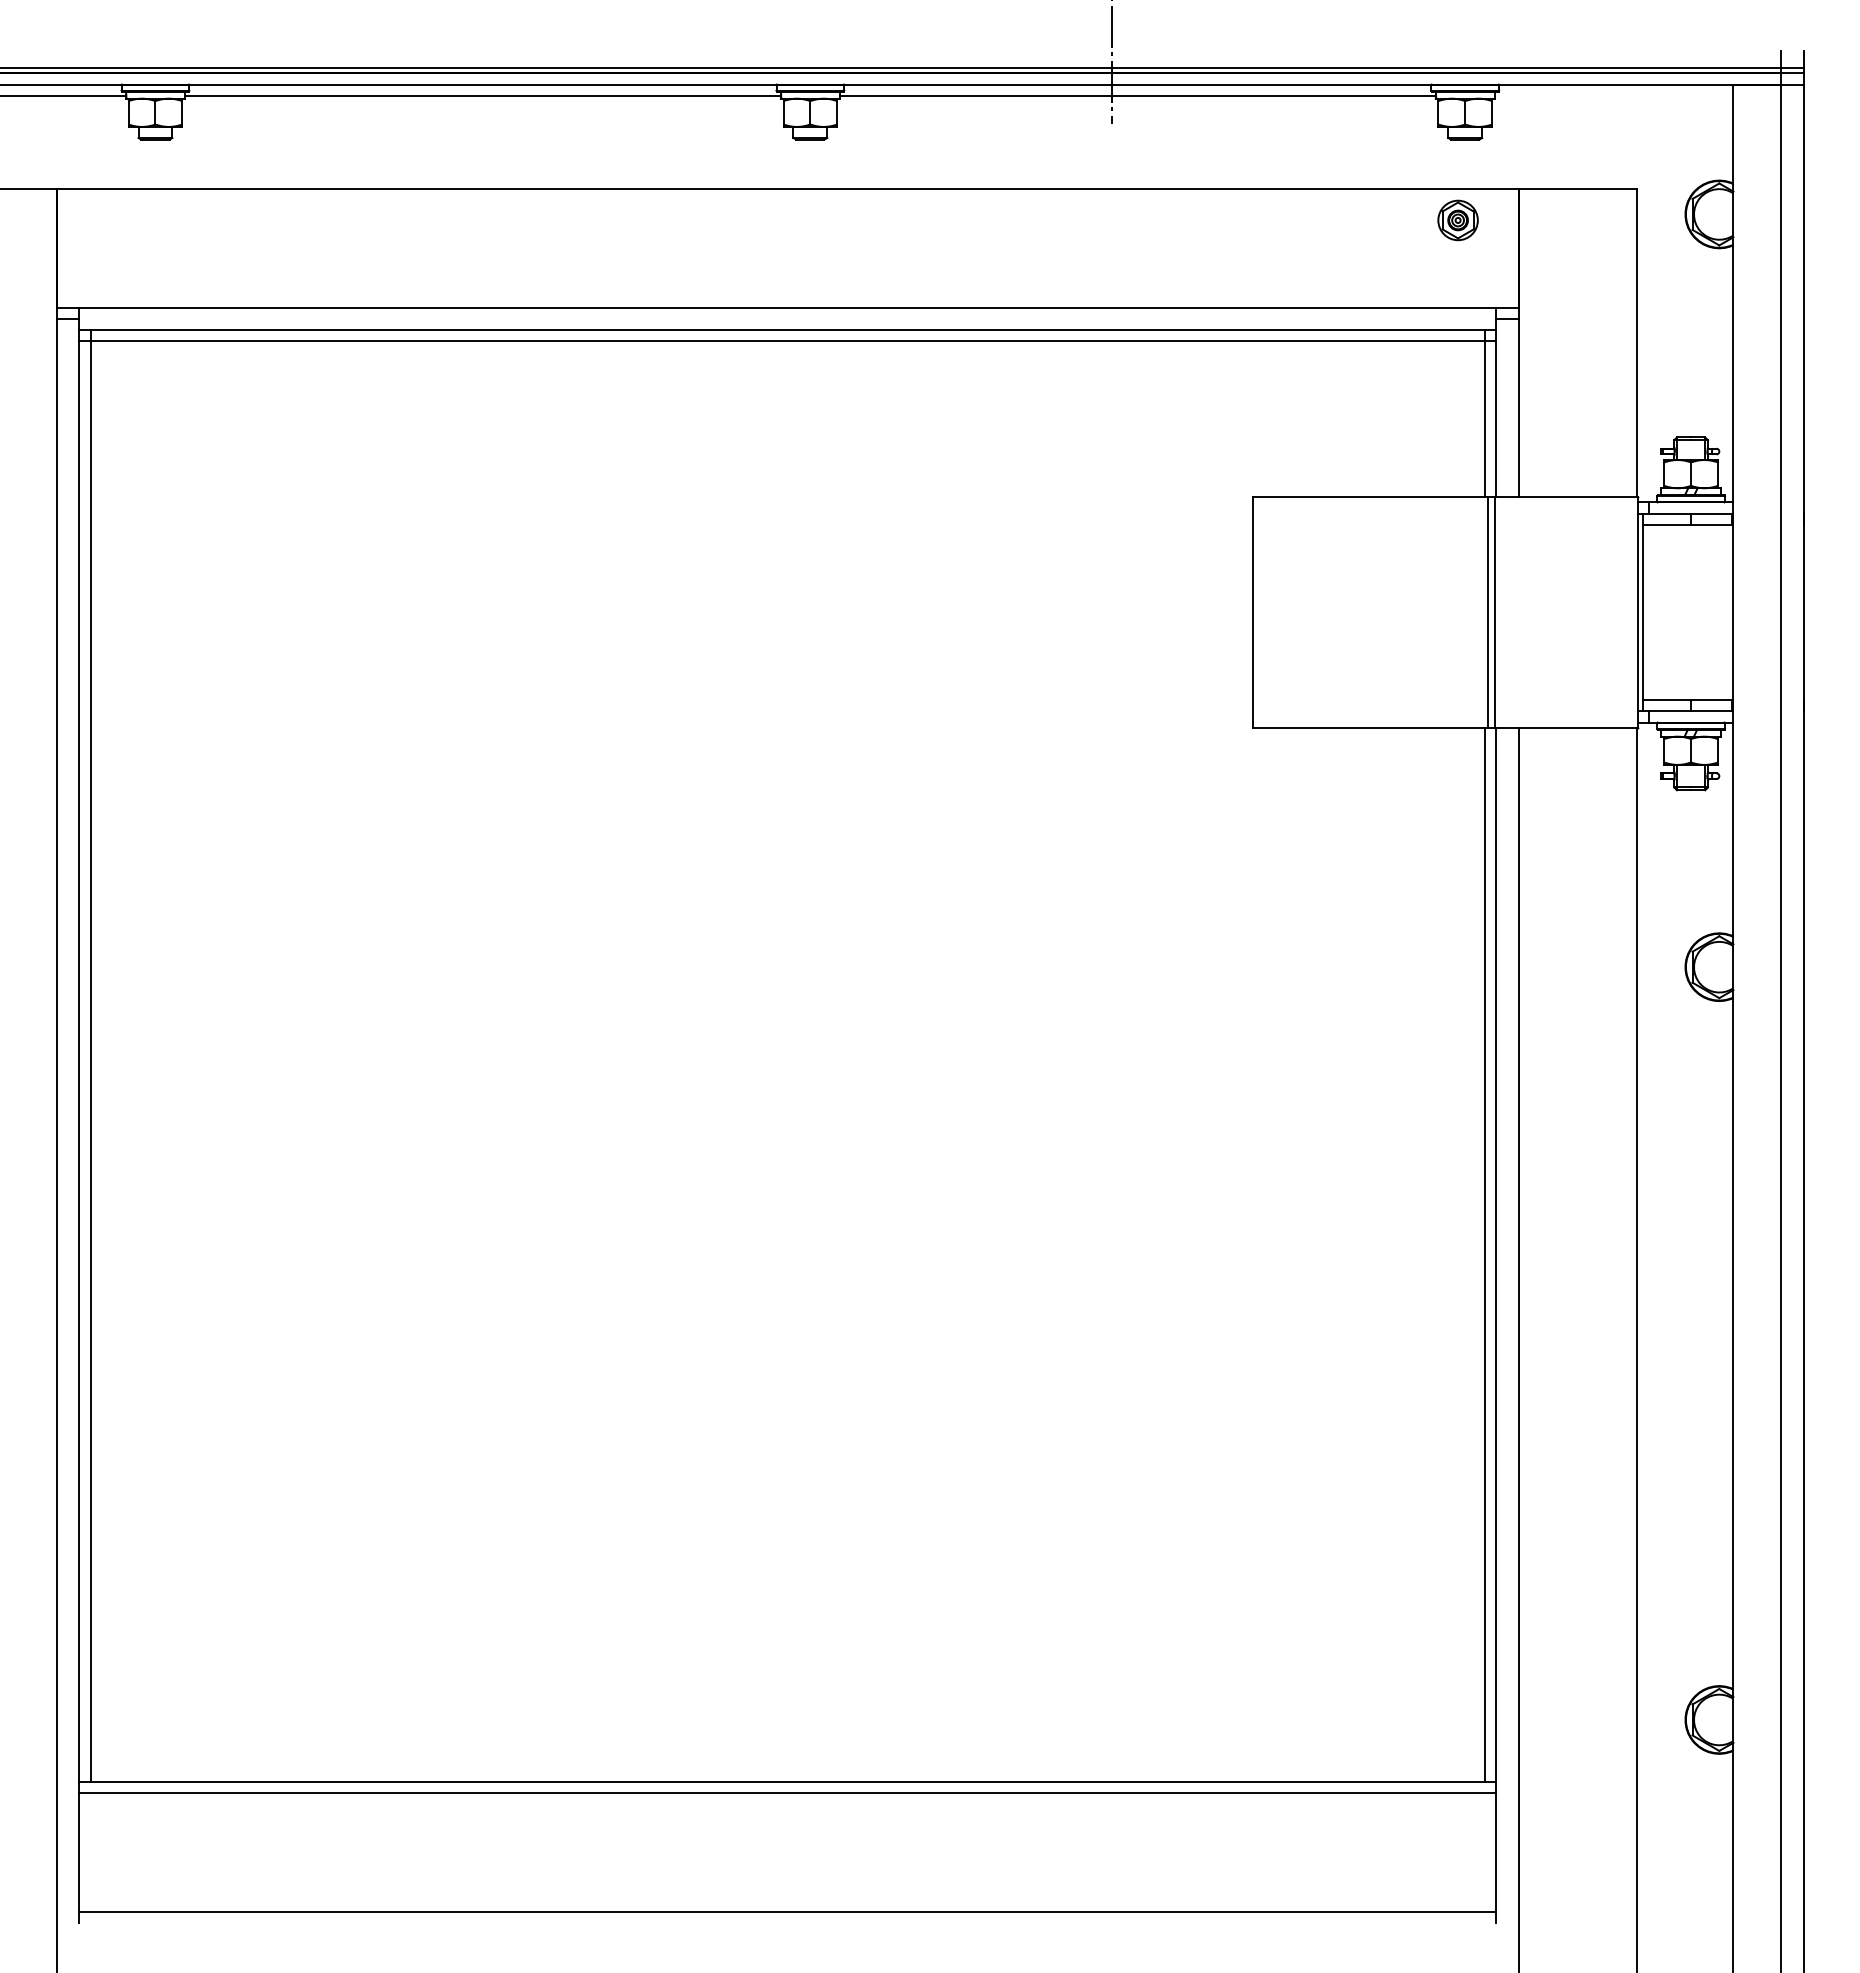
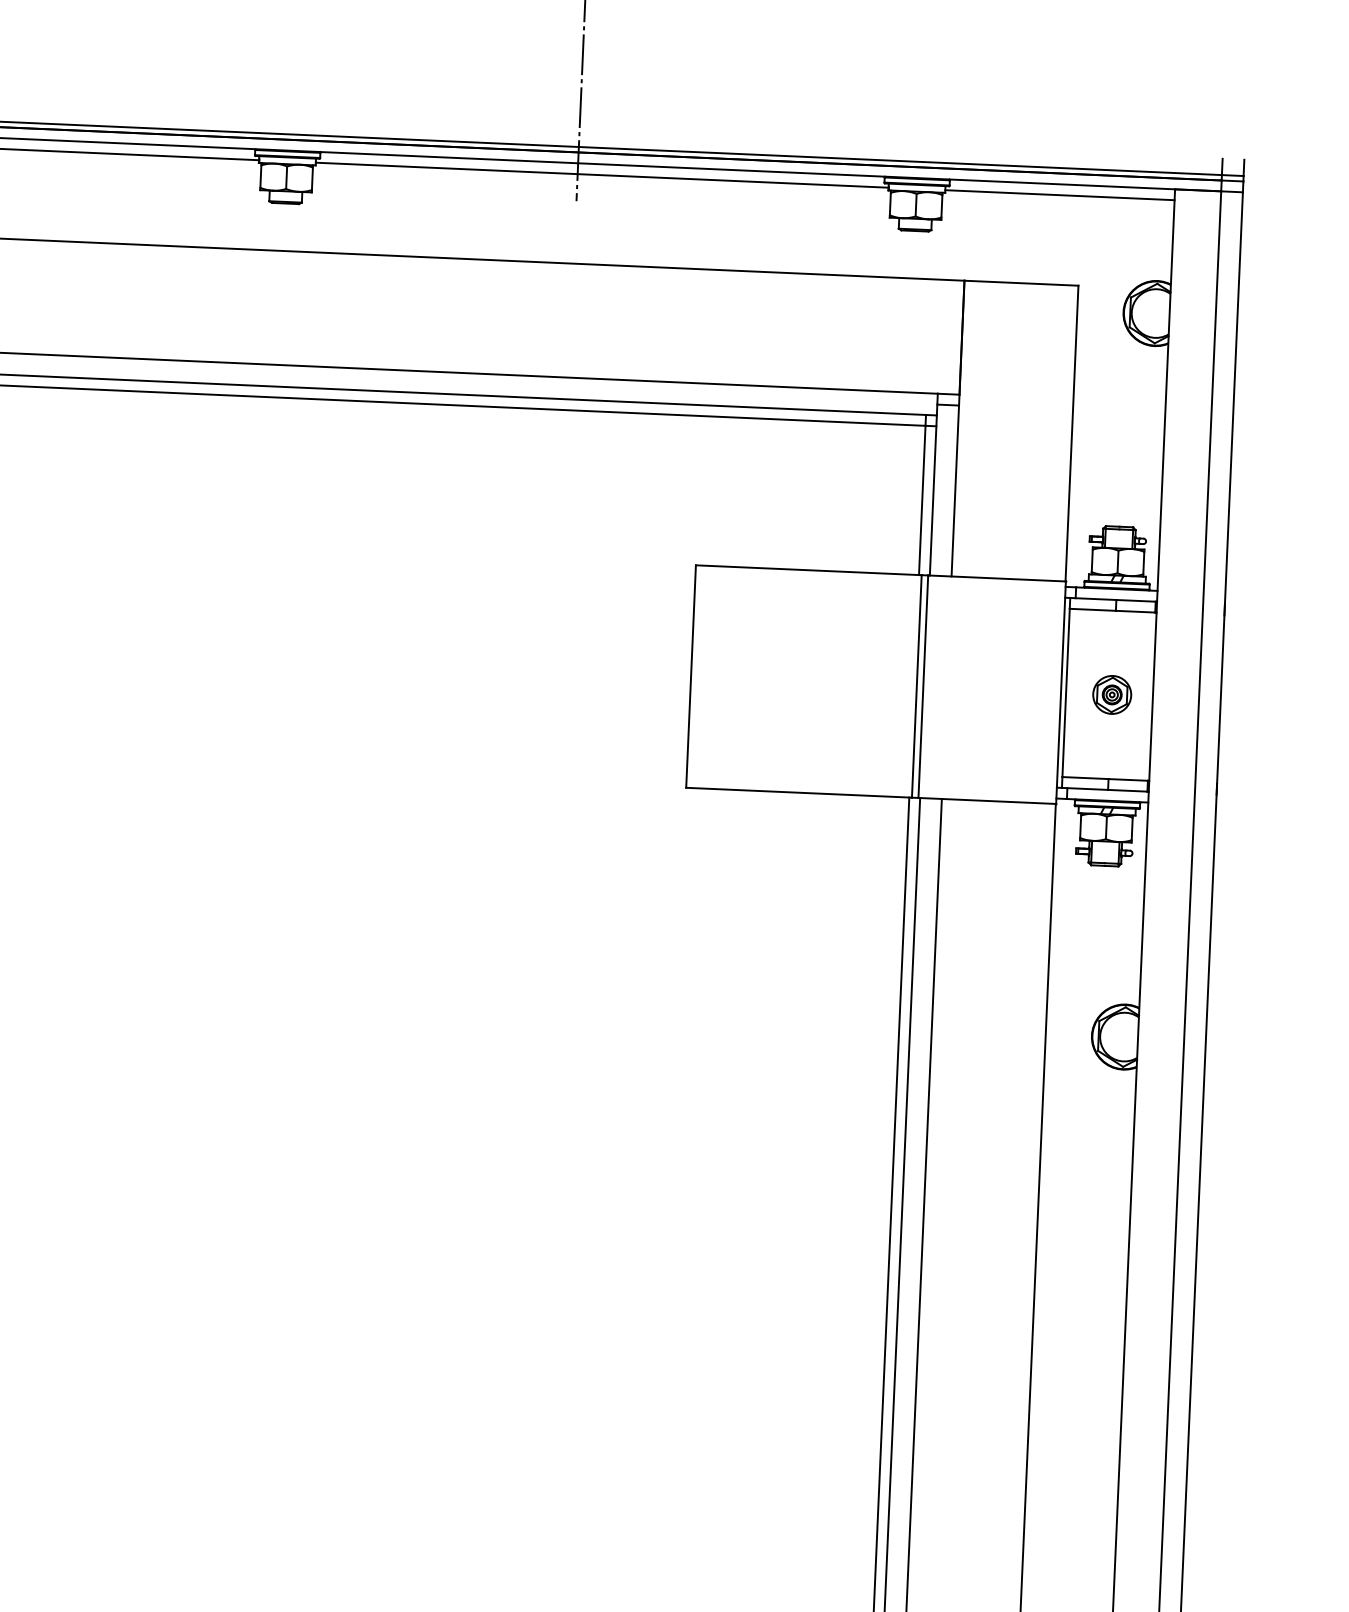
line: (1613, 95) -> (1059, 194), added
part: (1457, 220) -> (1111, 694), moved

